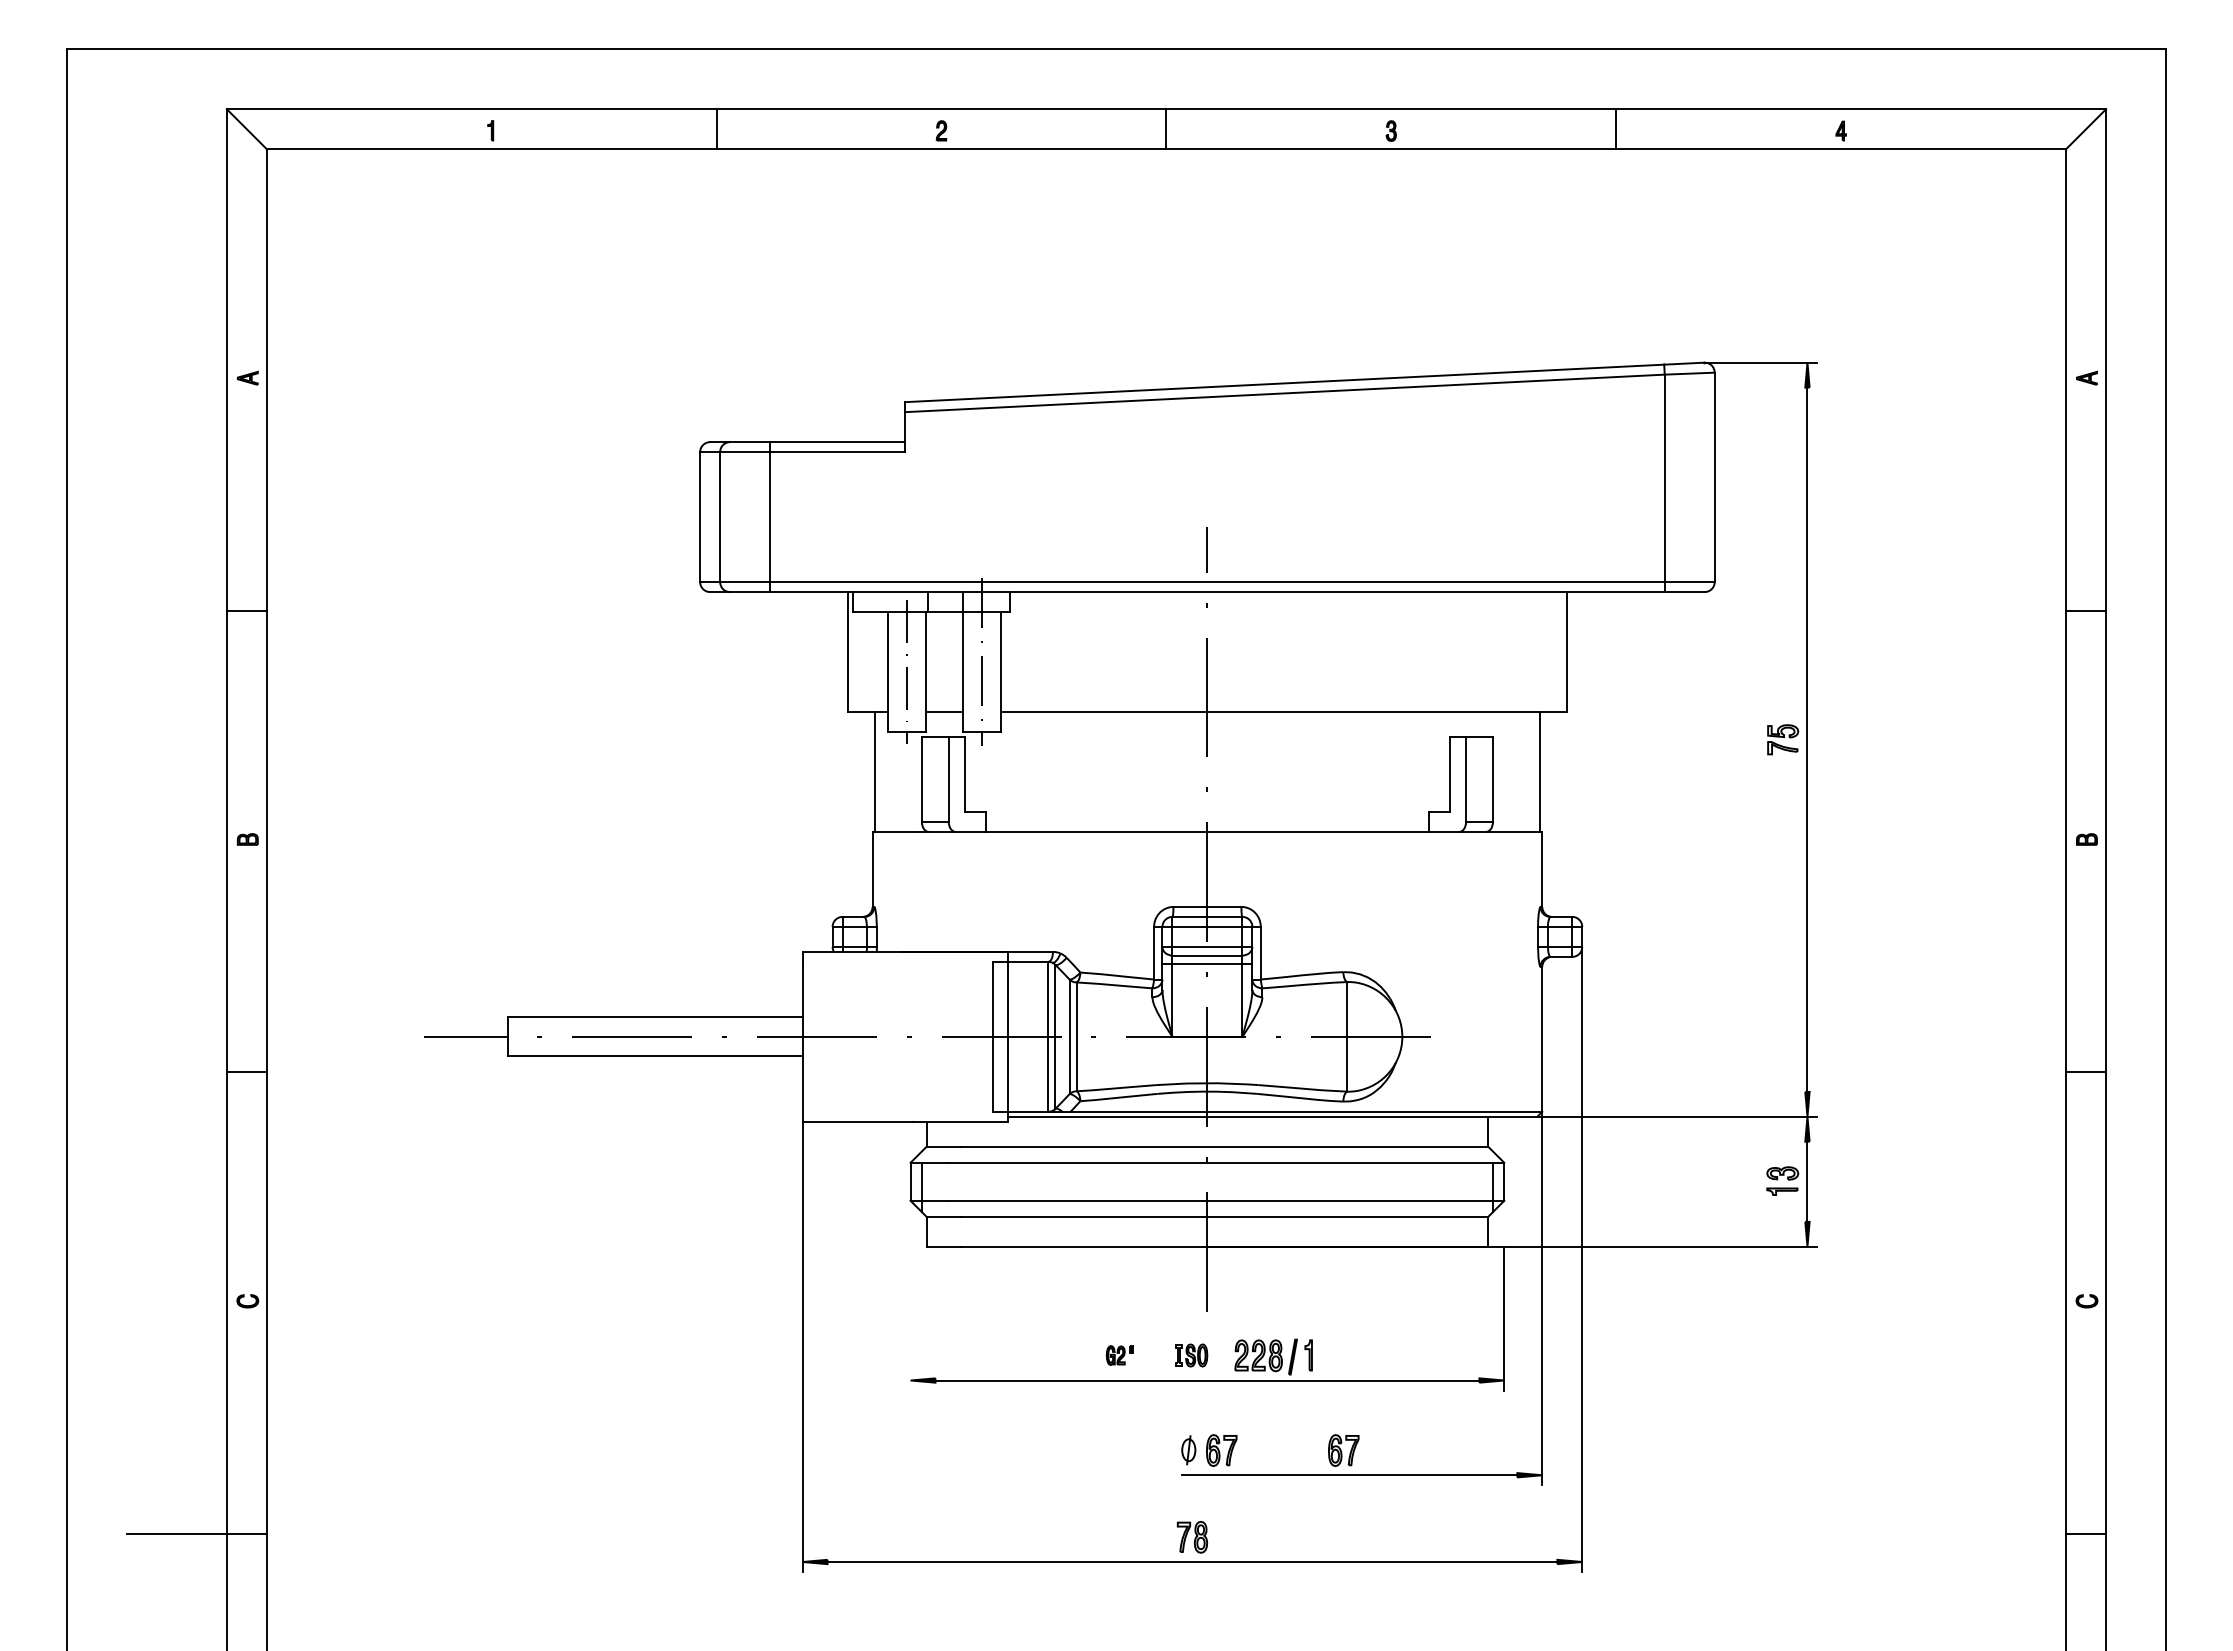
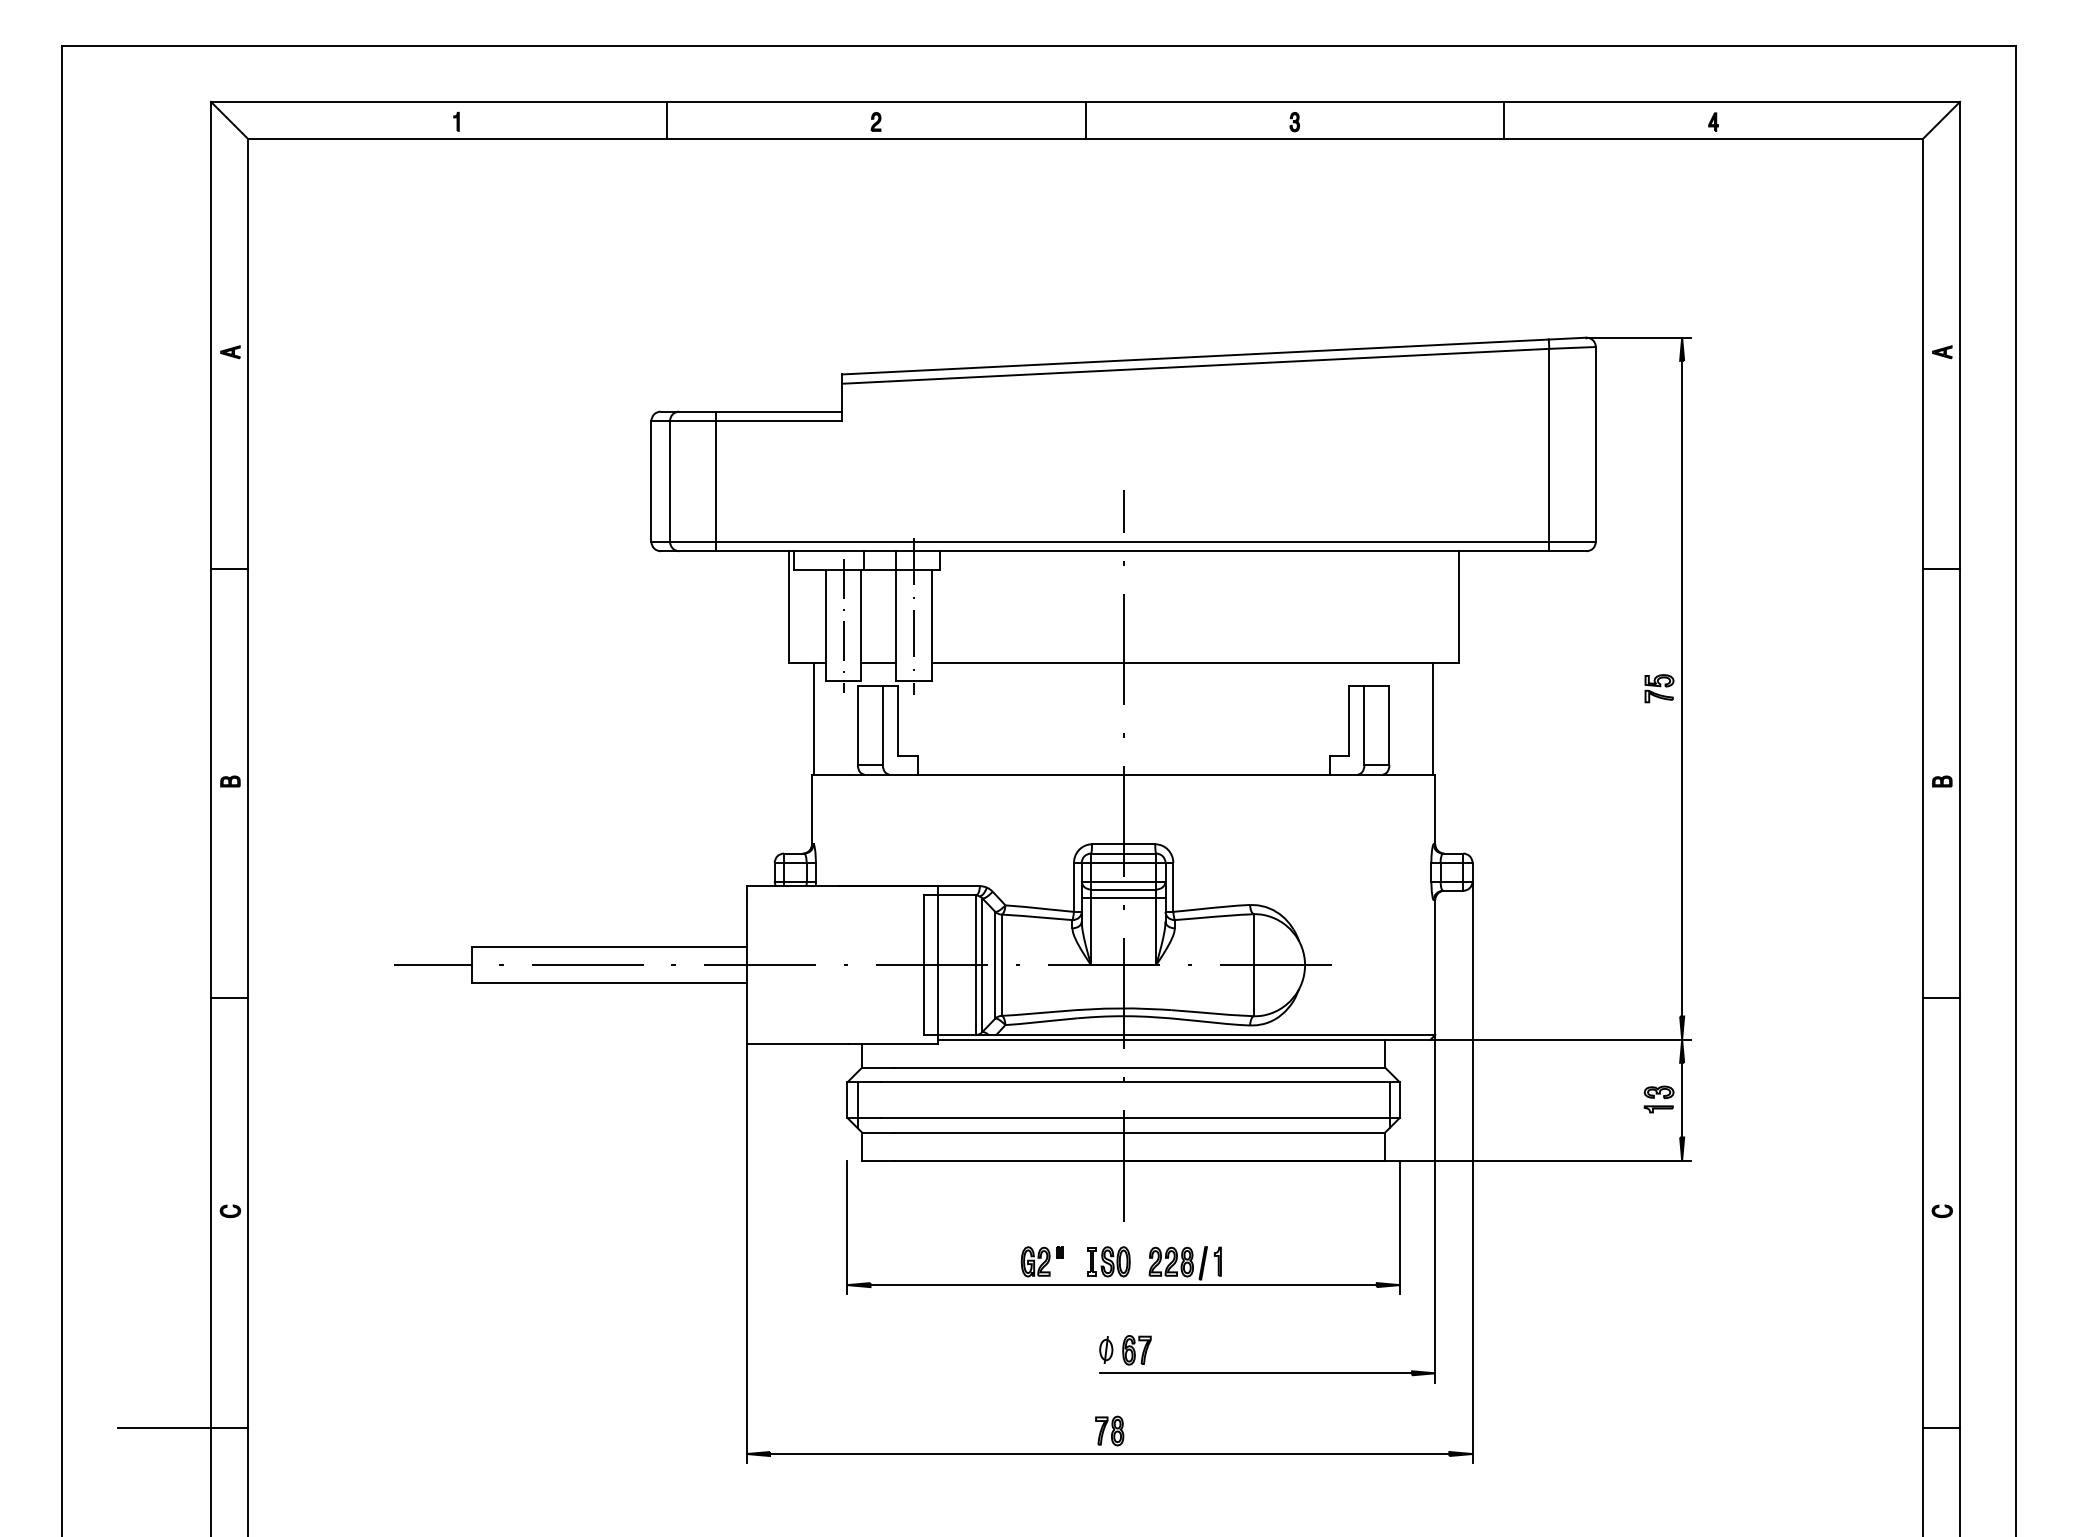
line: (910, 1318) -> (847, 1227), added
part: (1119, 1355) -> (1041, 1261), size x1.67
part: (1191, 1355) -> (1108, 1261), size x1.43
part: (1343, 1450) -> (1250, 1350), removed

